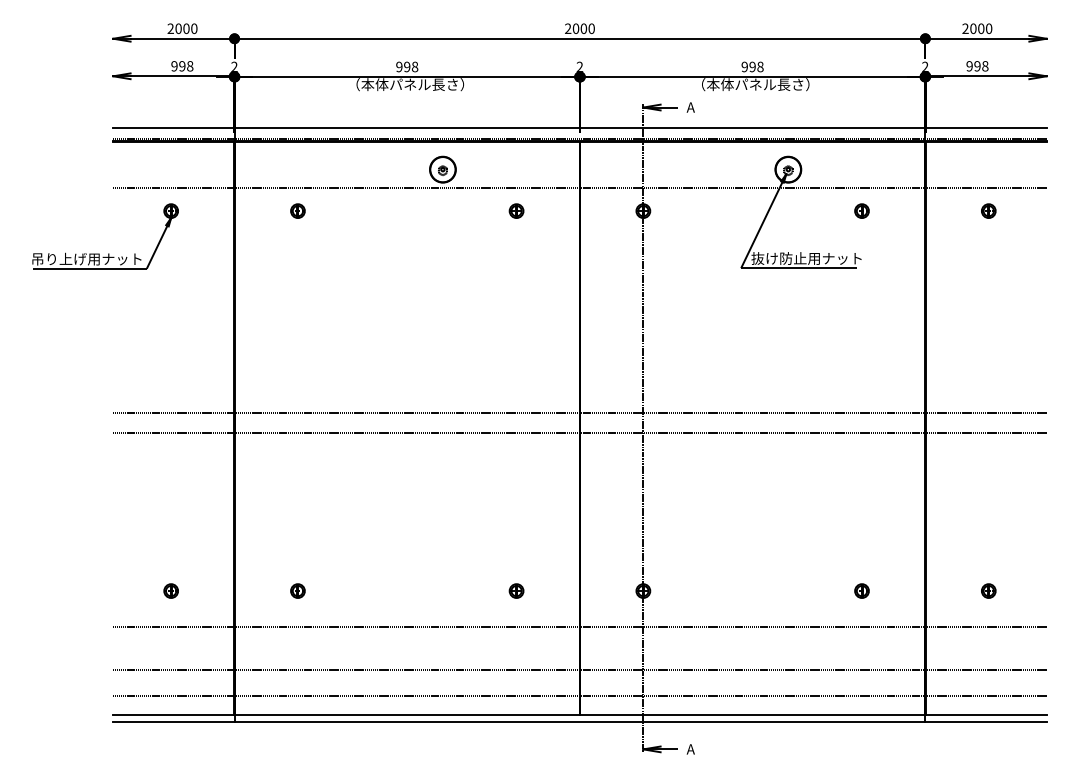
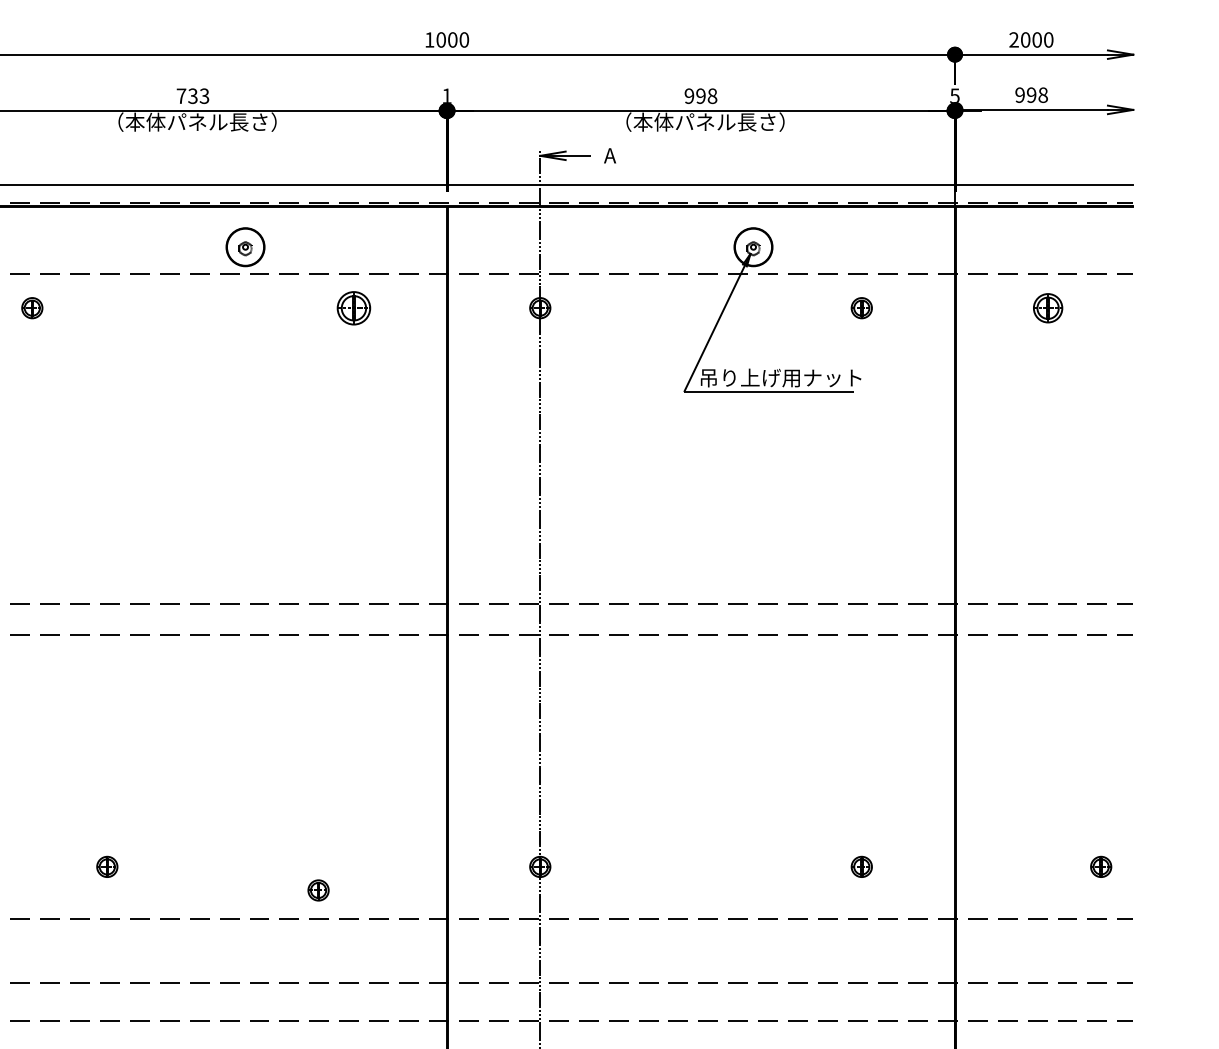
text: (568, 28) -> (430, 39), 2000 -> 1000
text: (407, 66) -> (193, 95), 998 -> 733
text: (579, 66) -> (446, 95), 2 -> 1
text: (925, 66) -> (955, 95), 2 -> 5
part: (516, 210) -> (353, 307), size x1.6
part: (988, 210) -> (1047, 307), size x1.4
text: (778, 258) -> (739, 377), 抜け防止用ナット -> 吊り上げ用ナット
part: (297, 590) -> (106, 866), moved
part: (516, 590) -> (318, 889), moved
part: (988, 590) -> (1100, 866), moved

